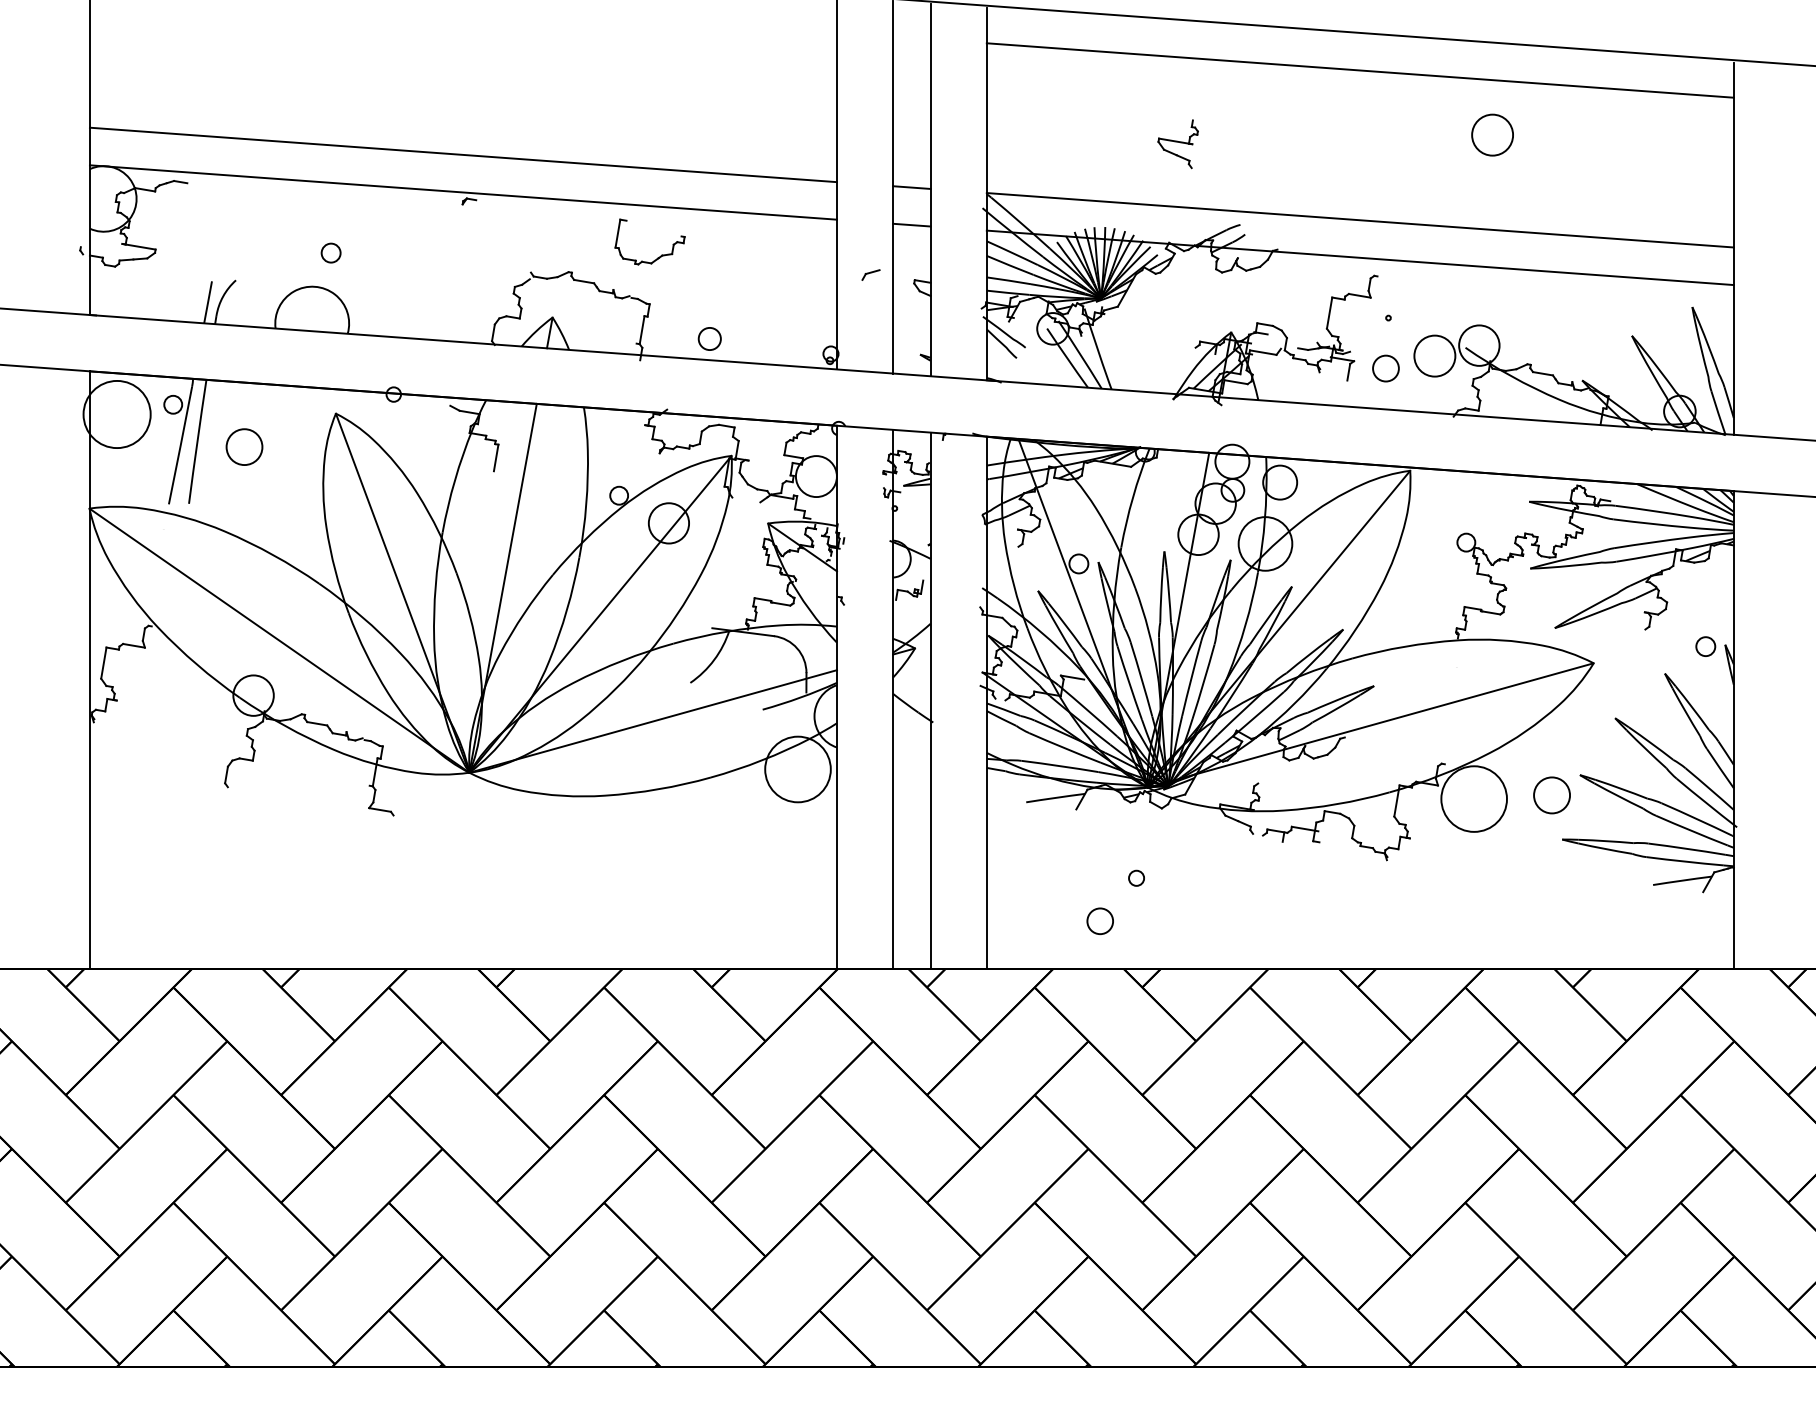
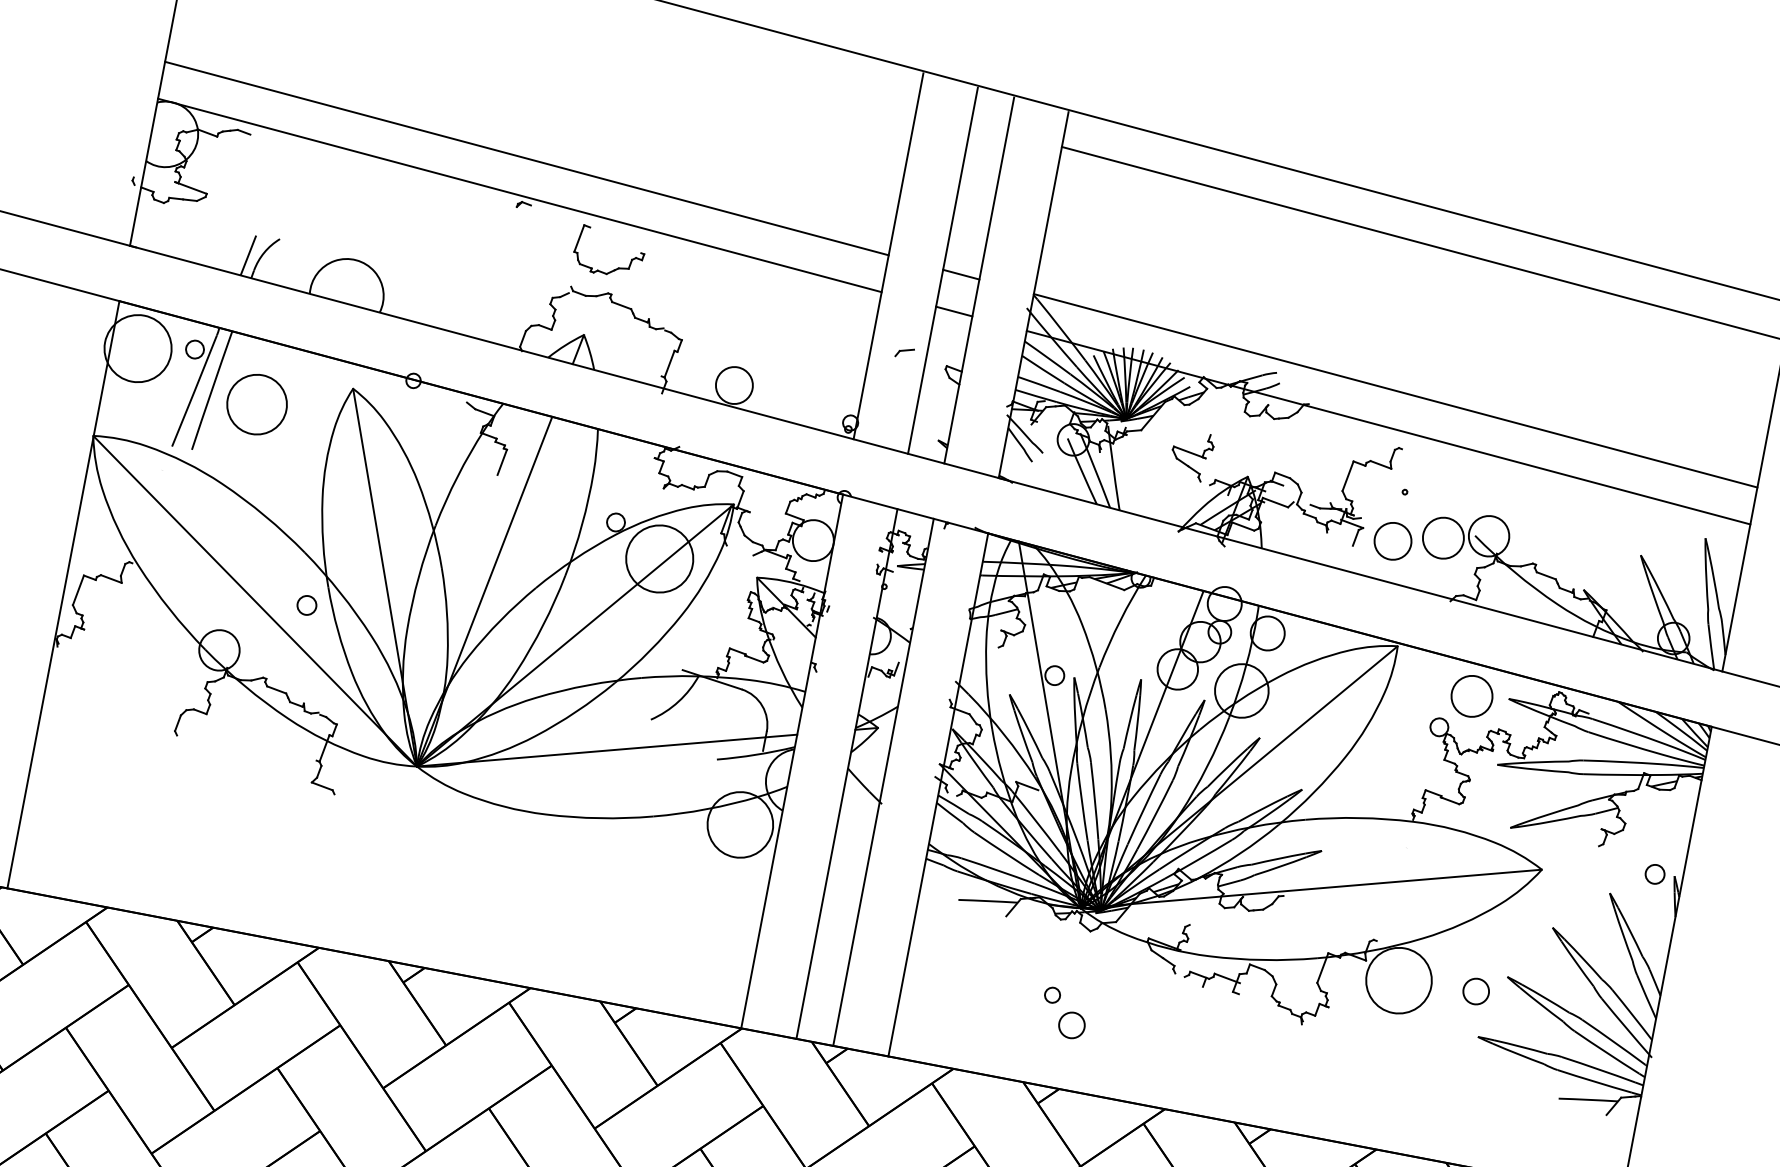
circle: (1492, 134) -> (1472, 695), moved
part: (1177, 144) -> (1191, 455), moved
circle: (330, 252) -> (306, 604), moved
part: (661, 254) -> (618, 267), moved
circle: (709, 338) -> (734, 384), size x1.67
circle: (1385, 368) -> (1392, 541), size x1.43
circle: (244, 446) -> (257, 403), size x1.67
circle: (668, 522) -> (659, 558), size x1.67
circle: (1551, 794) -> (1475, 990), size x0.71
circle: (1099, 921) -> (1071, 1025), moved

